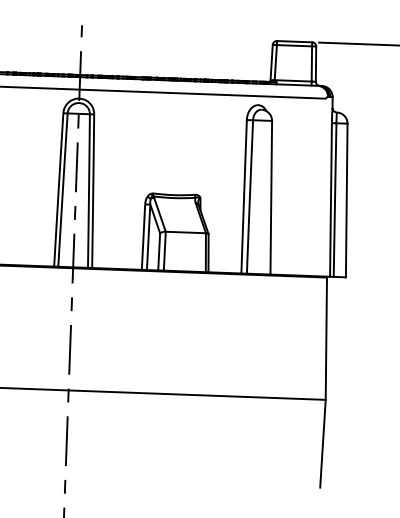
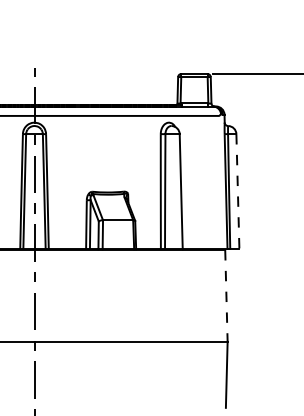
line: (346, 200) -> (237, 191), solid -> dashed
line: (326, 339) -> (226, 296), solid -> dashed

